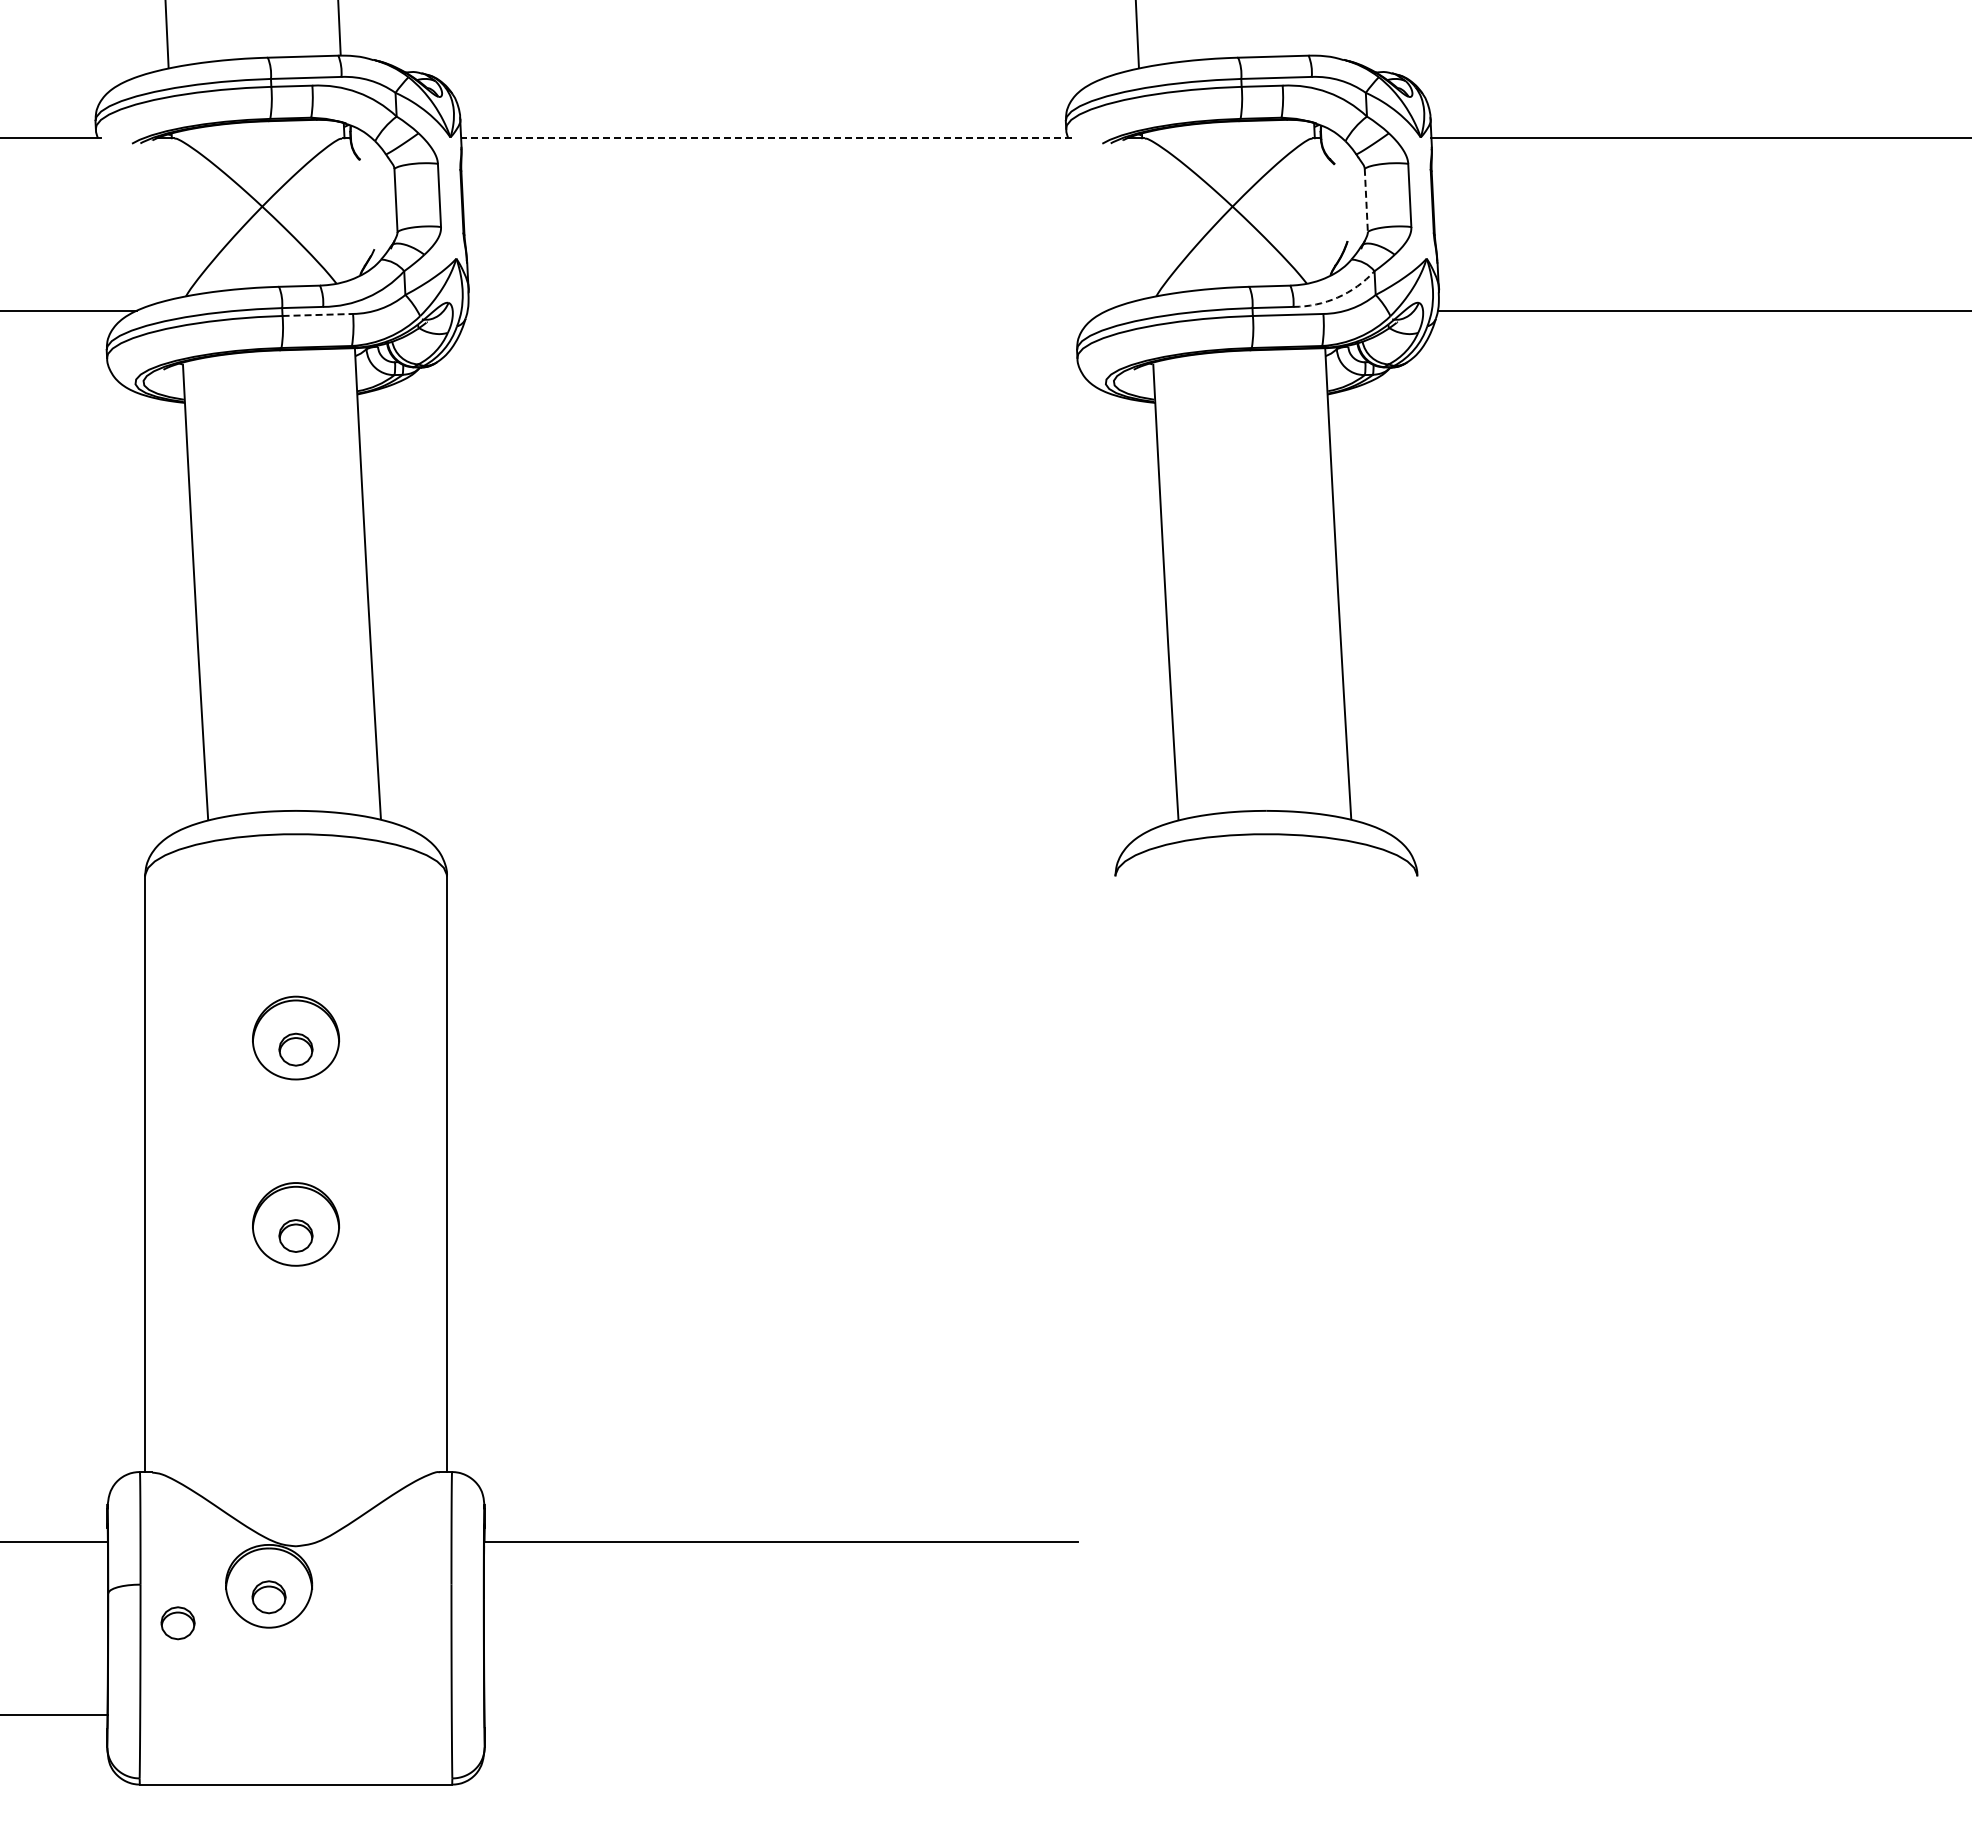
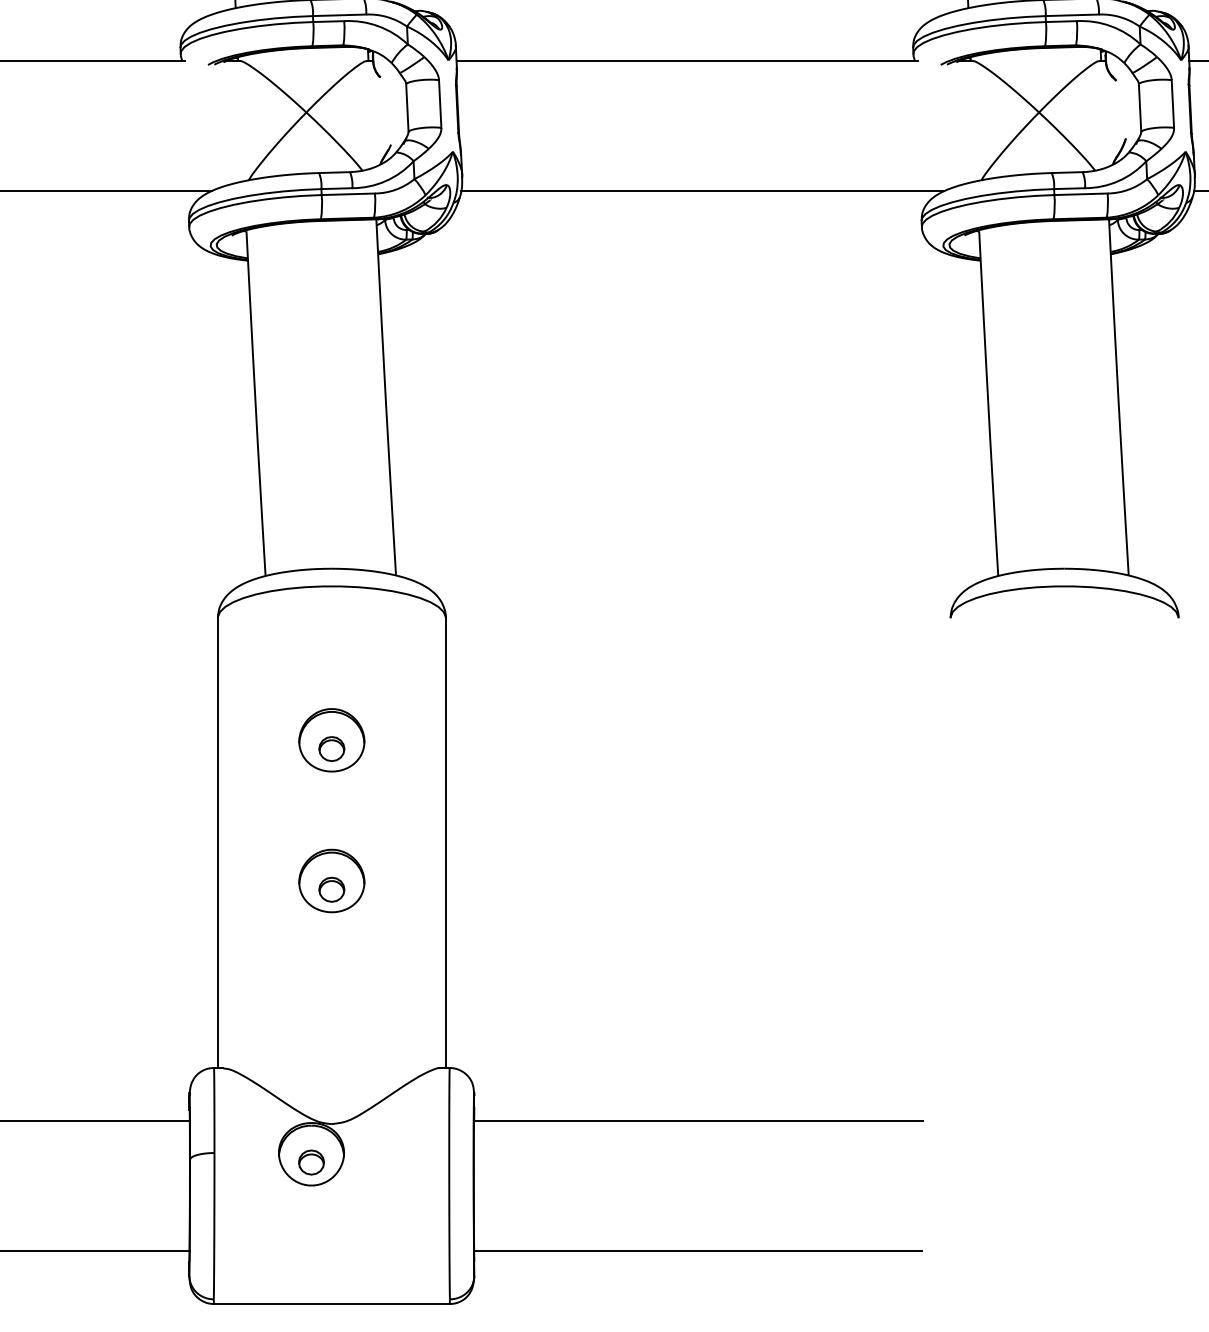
line: (765, 138) -> (686, 61), dashed -> solid
line: (1366, 200) -> (1140, 107), dashed -> solid
arc: (1337, 297) -> (1118, 181), dashed -> solid
line: (787, 310) -> (702, 190), added
line: (318, 314) -> (348, 193), dashed -> solid
part: (177, 1623) -> (242, 1182), removed
line: (780, 1714) -> (697, 1251), added

